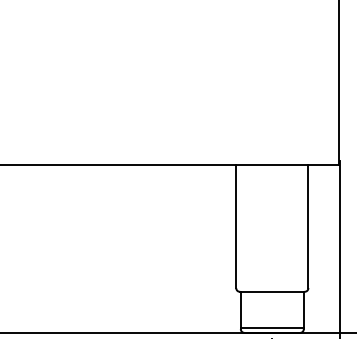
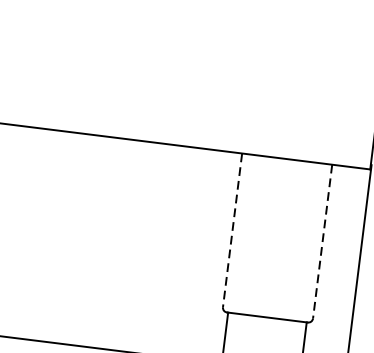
line: (236, 226) -> (232, 230), solid -> dashed
line: (308, 226) -> (322, 241), solid -> dashed

